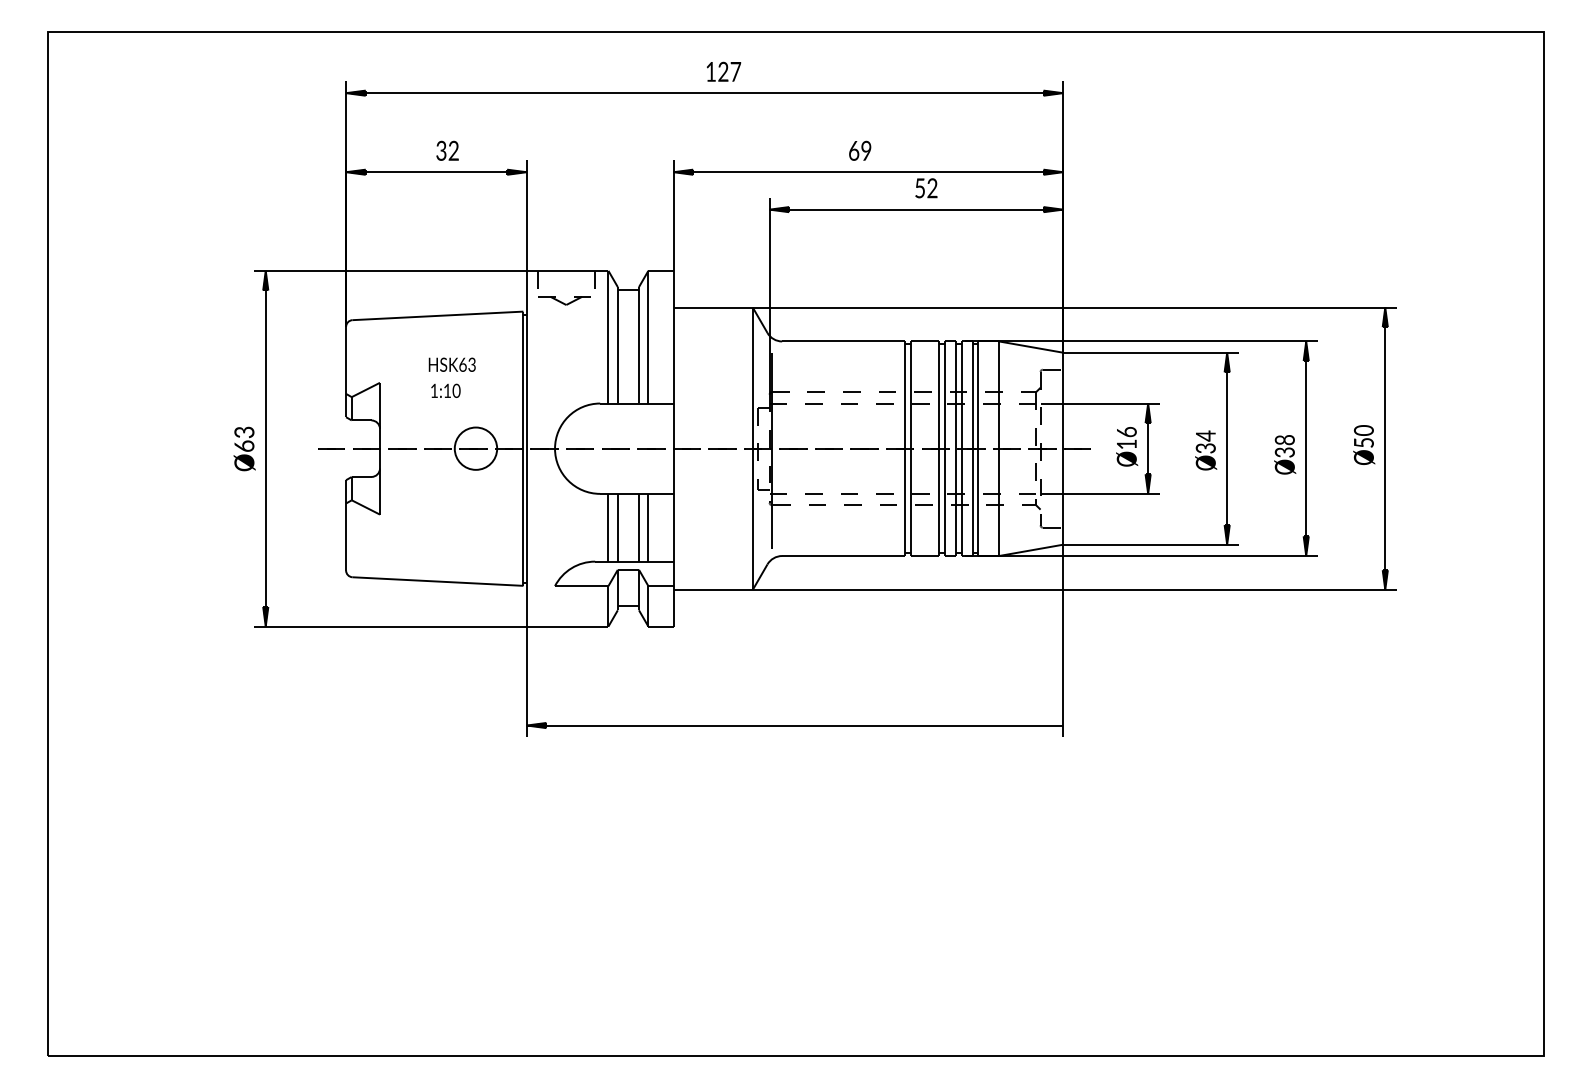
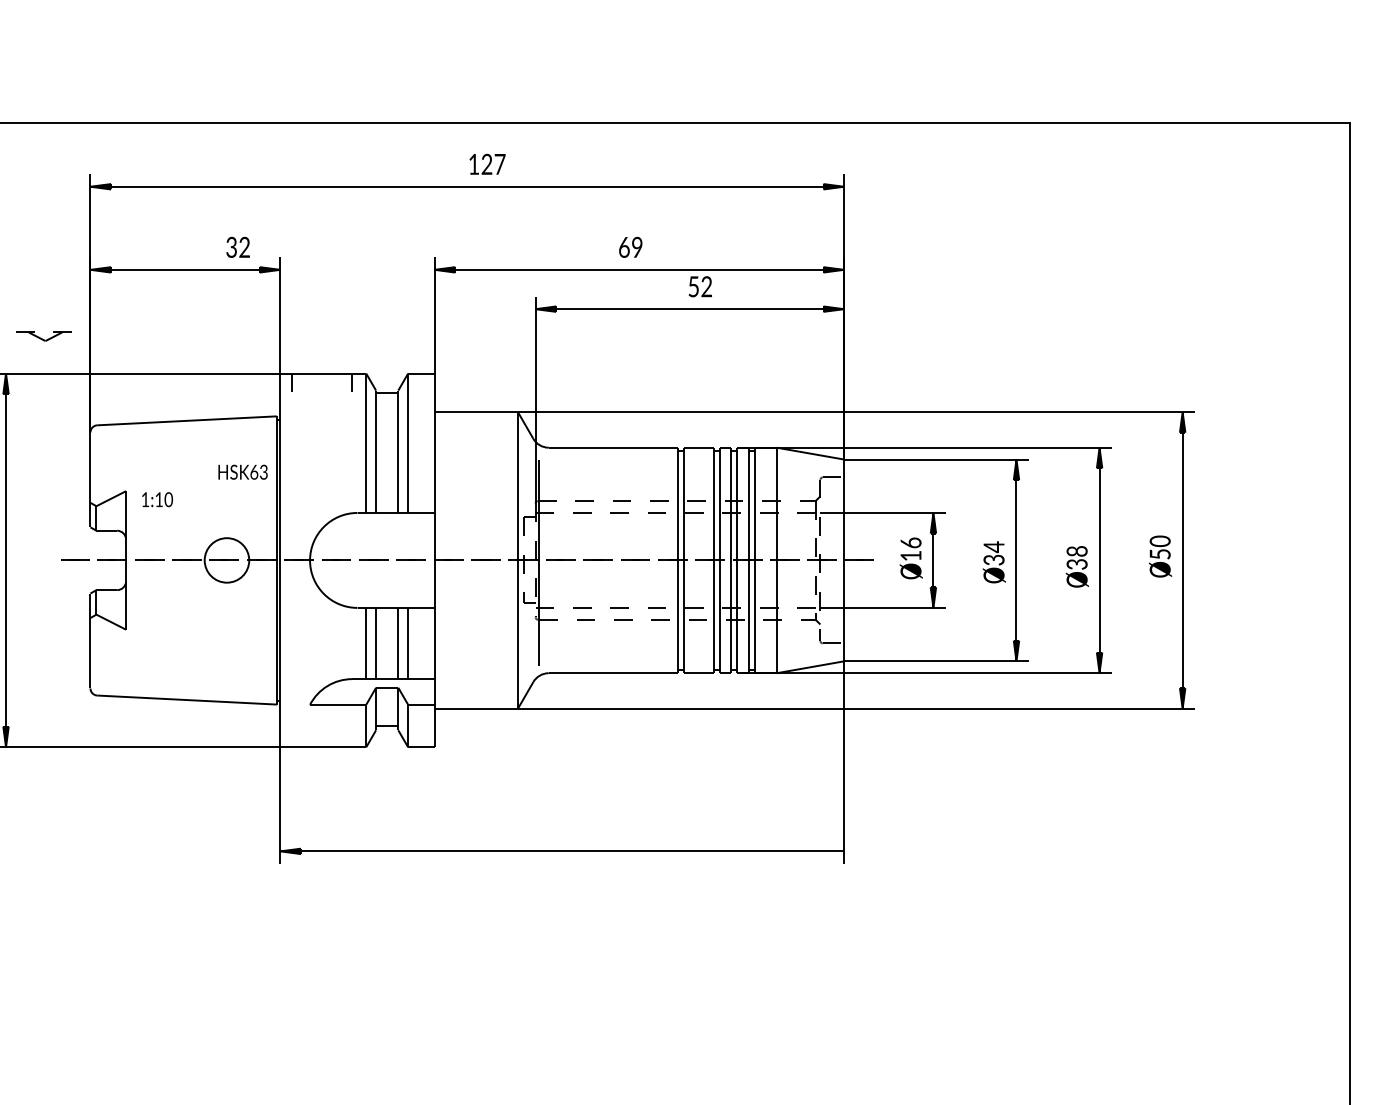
text: (447, 150) -> (238, 247), moved
part: (564, 300) -> (43, 336), moved
text: (451, 364) -> (242, 471), moved
text: (445, 390) -> (157, 499), moved

